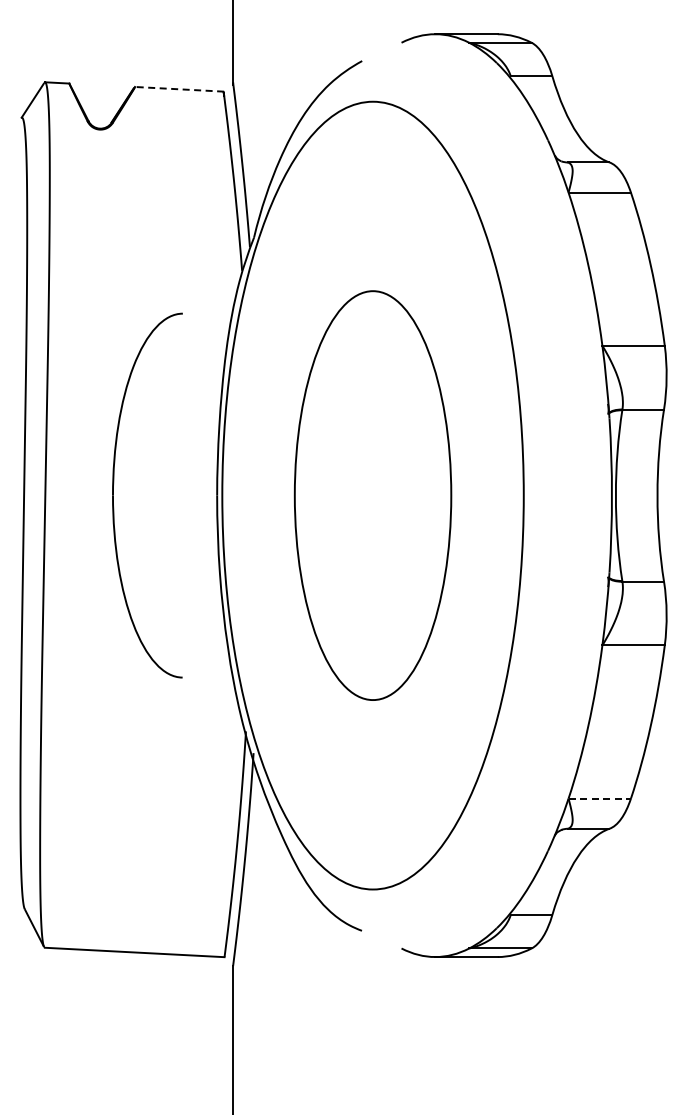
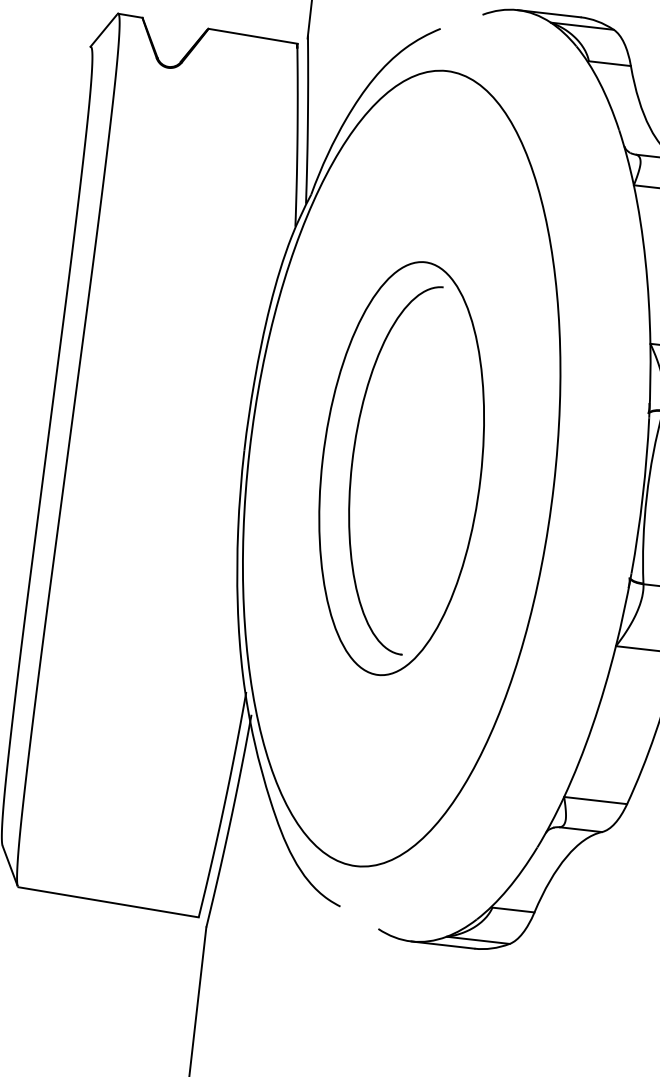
line: (179, 89) -> (253, 36), dashed -> solid
part: (113, 495) -> (352, 462), moved
line: (600, 798) -> (596, 800), dashed -> solid

